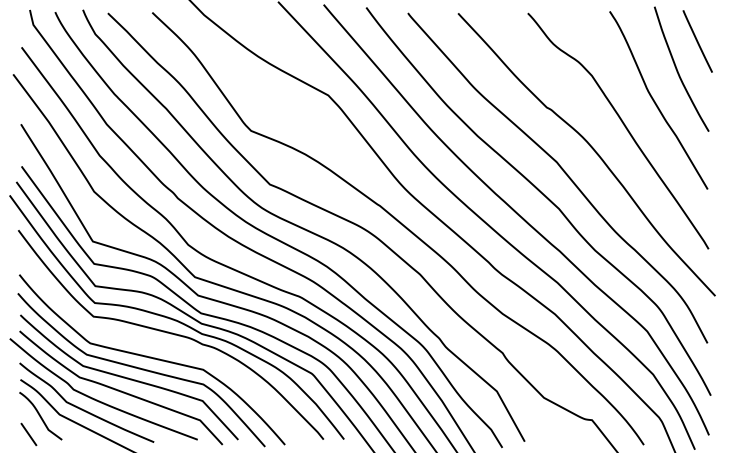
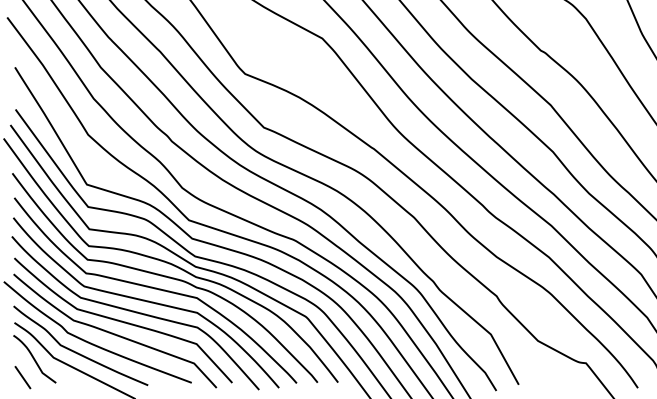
curve: (161, 346) -> (155, 289), added

